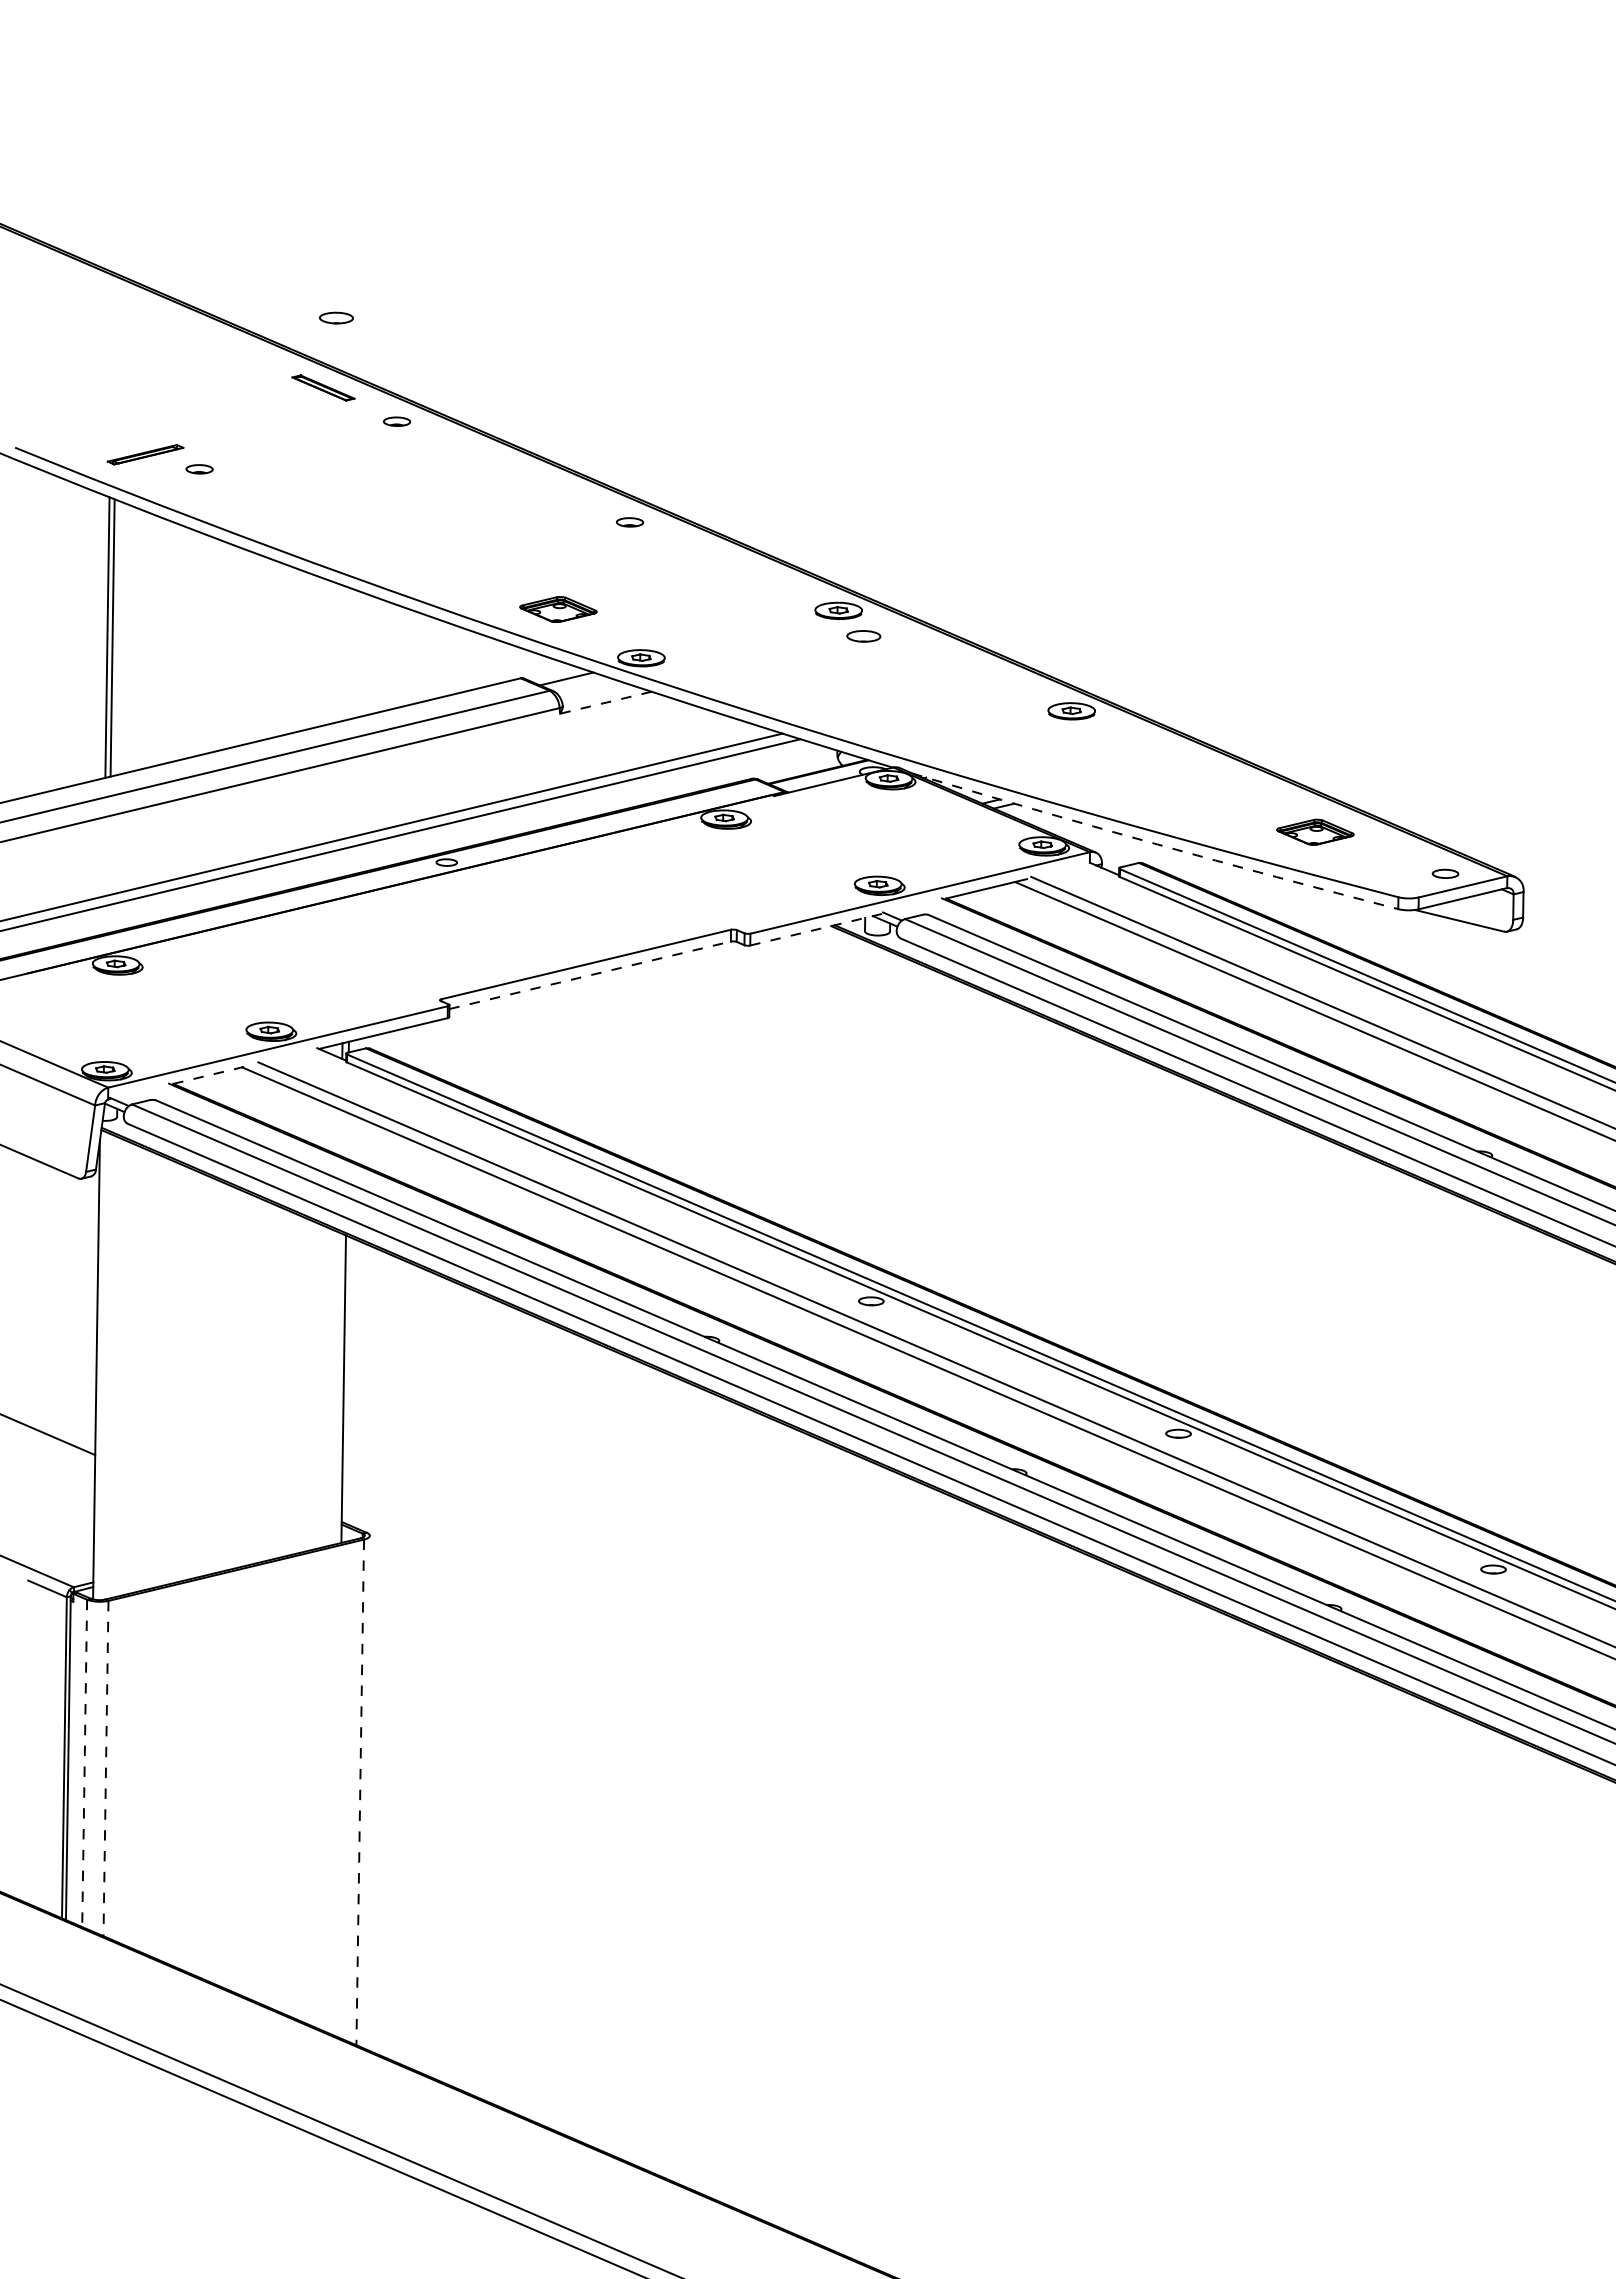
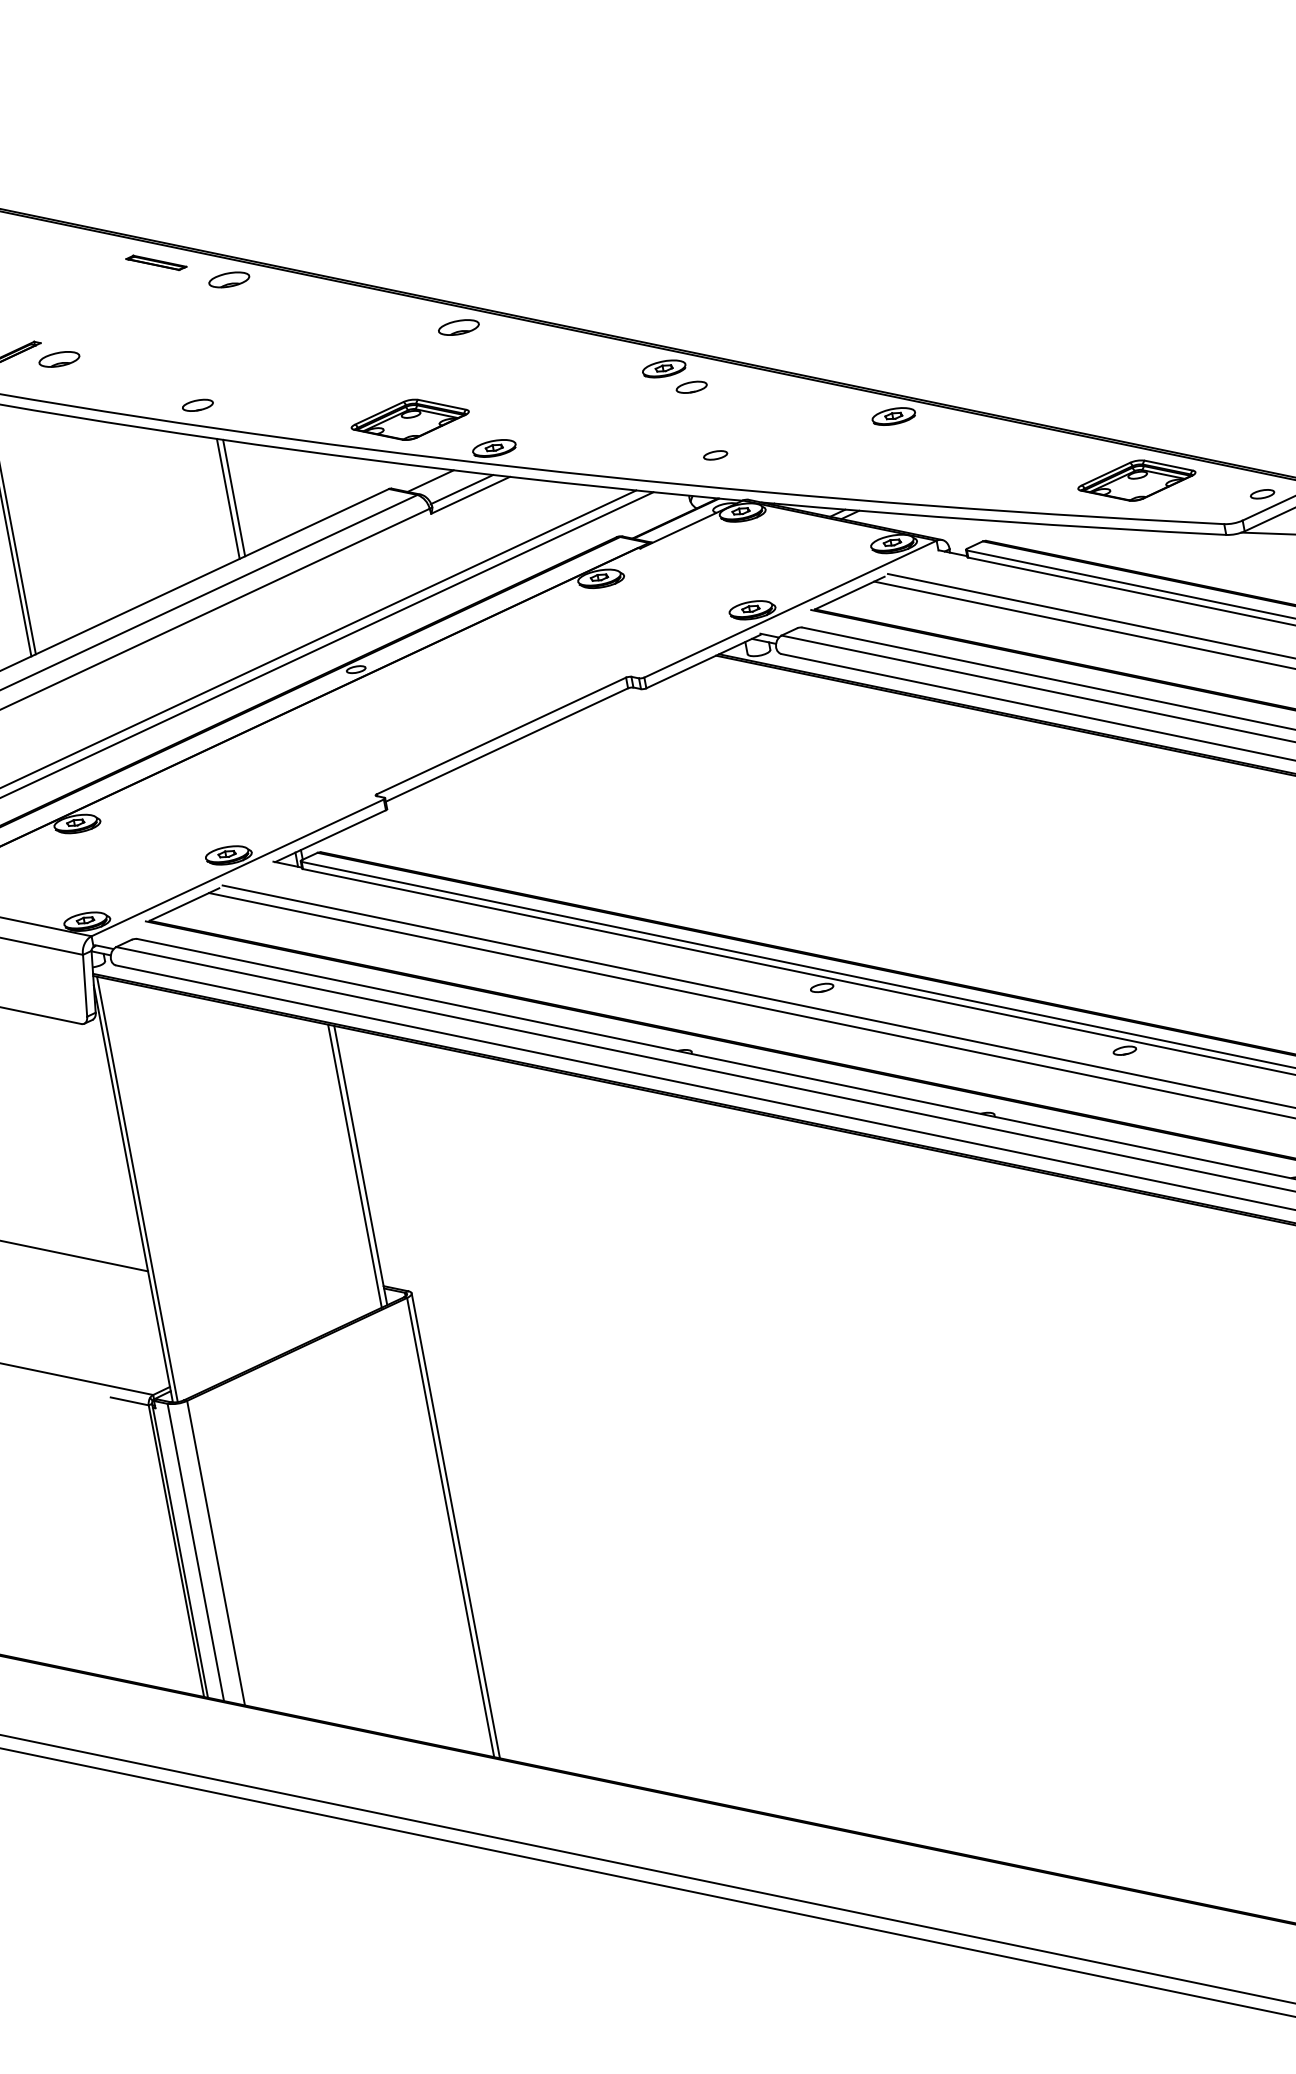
part: (336, 317) -> (197, 404), moved
part: (396, 421) -> (228, 279), size x1.67
part: (199, 469) -> (59, 359), size x1.67
part: (629, 522) -> (458, 327), size x1.67
part: (558, 609) -> (410, 419), size x1.67
line: (348, 653) -> (228, 498), added
line: (354, 654) -> (234, 498), added
line: (597, 694) -> (461, 489), added
line: (605, 702) -> (470, 495), dashed -> solid
part: (873, 713) -> (714, 455), added
part: (1315, 832) -> (1137, 480), size x1.67
arc: (1154, 843) -> (993, 520), dashed -> solid
line: (817, 929) -> (704, 661), dashed -> solid
line: (590, 975) -> (507, 745), dashed -> solid
line: (213, 1074) -> (184, 904), dashed -> solid
line: (101, 1365) -> (137, 1189), added
line: (337, 1388) -> (355, 1166), added
line: (84, 1763) -> (195, 1552), dashed -> solid
line: (106, 1768) -> (216, 1553), dashed -> solid
line: (365, 1791) -> (455, 1525), added
line: (360, 1792) -> (450, 1527), dashed -> solid

